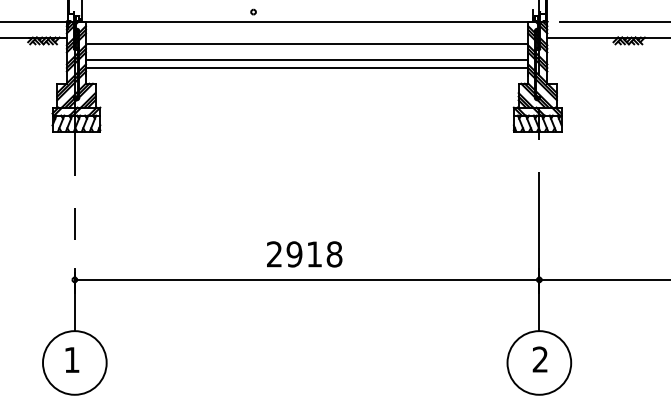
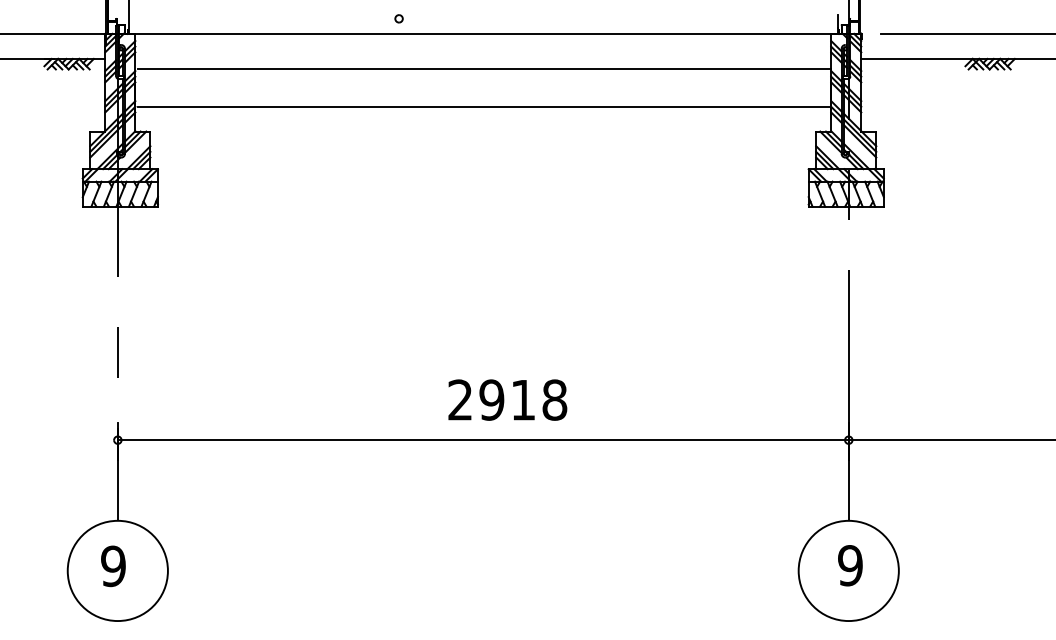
line: (307, 59) -> (483, 93), removed
text: (304, 254) -> (507, 400), moved
text: (71, 359) -> (112, 565), 1 -> 9
text: (540, 359) -> (850, 565), 2 -> 9

